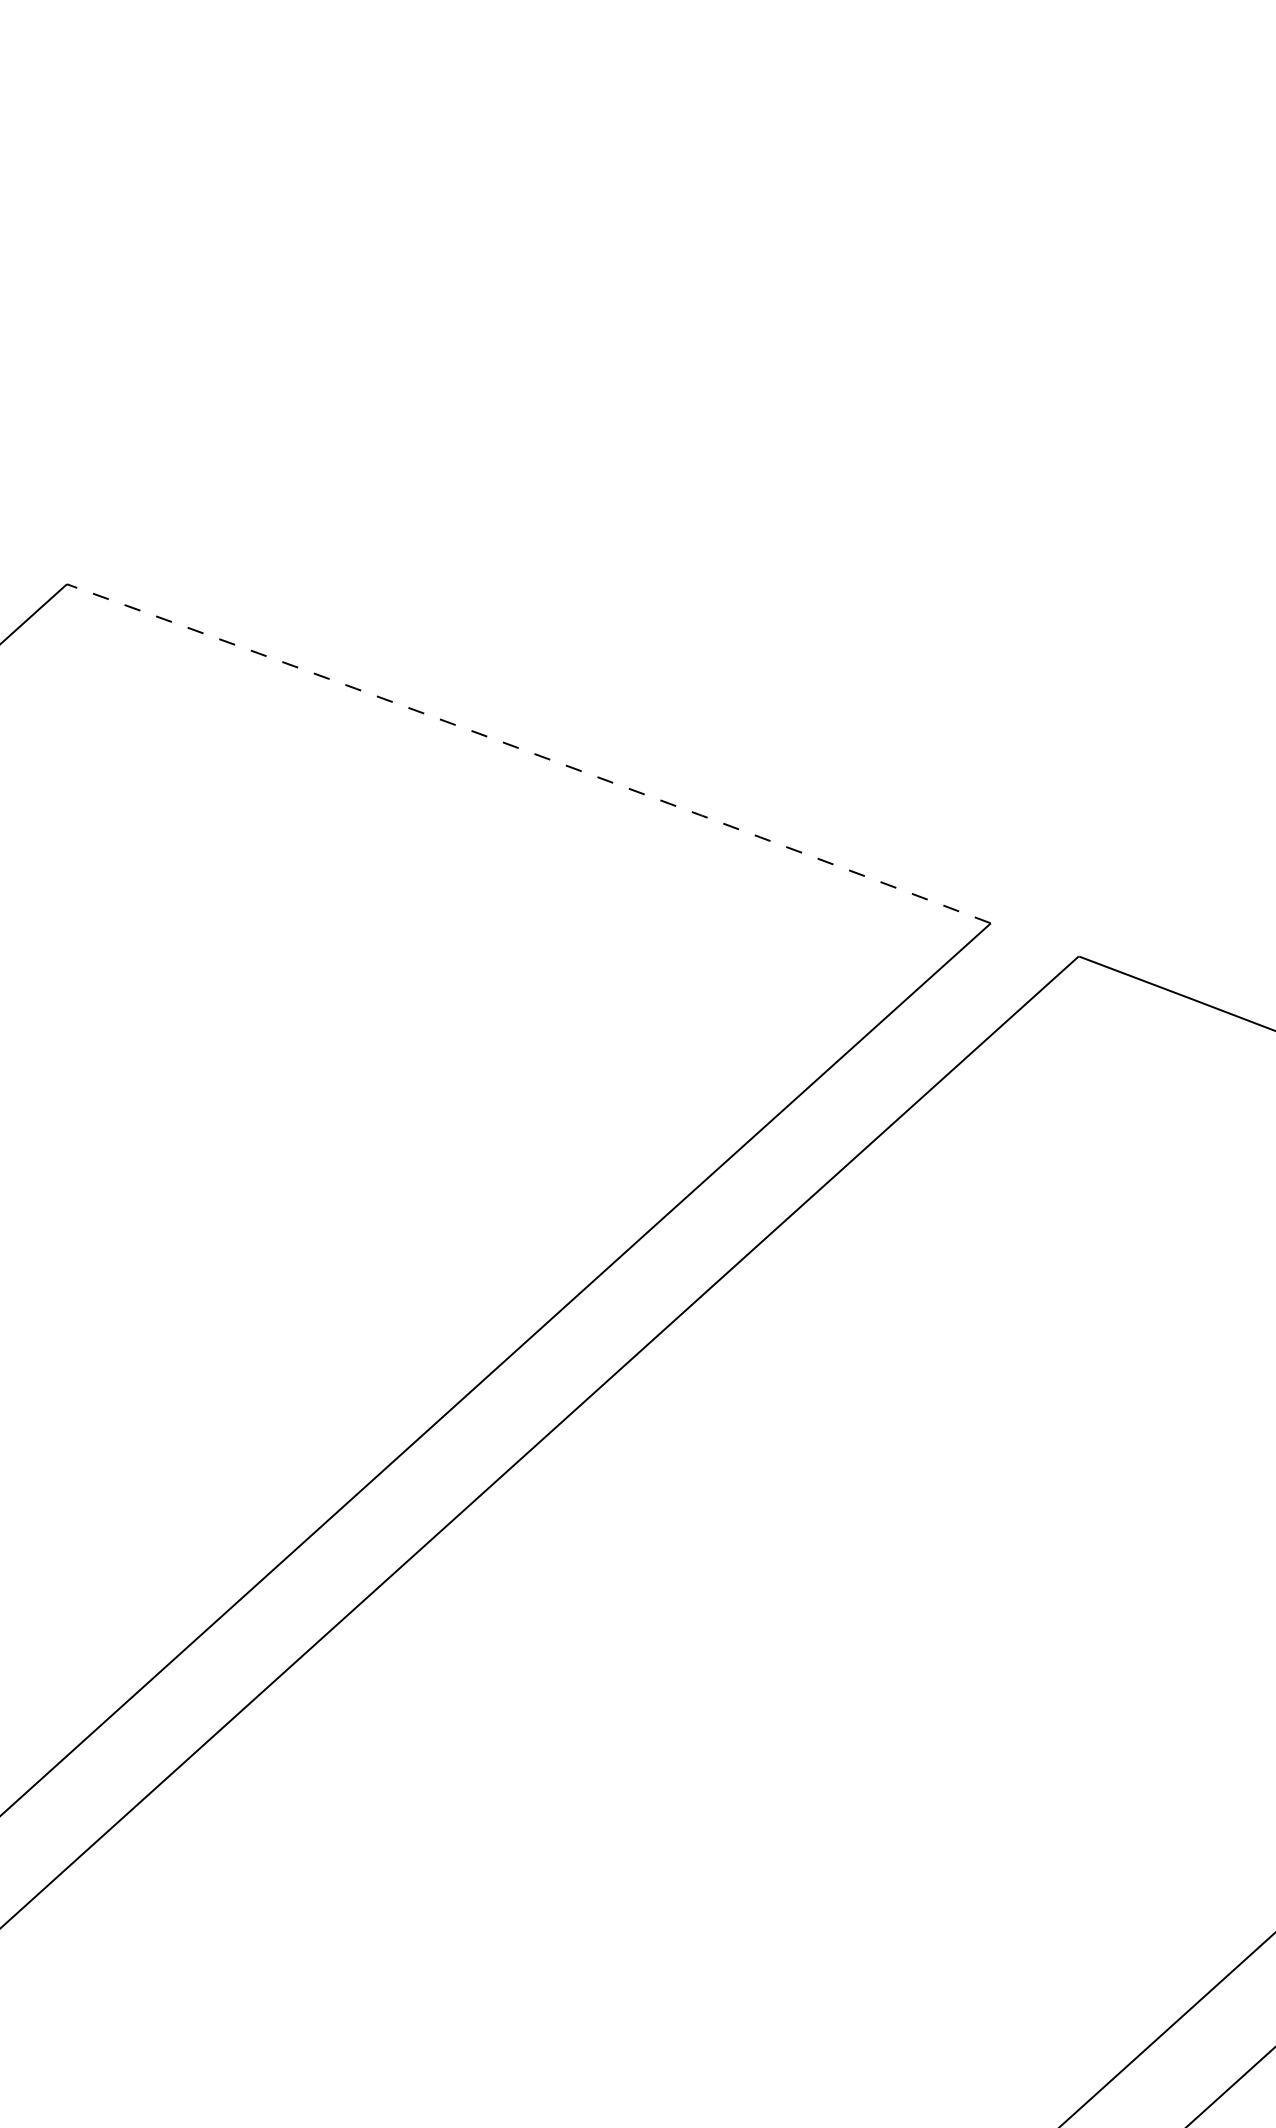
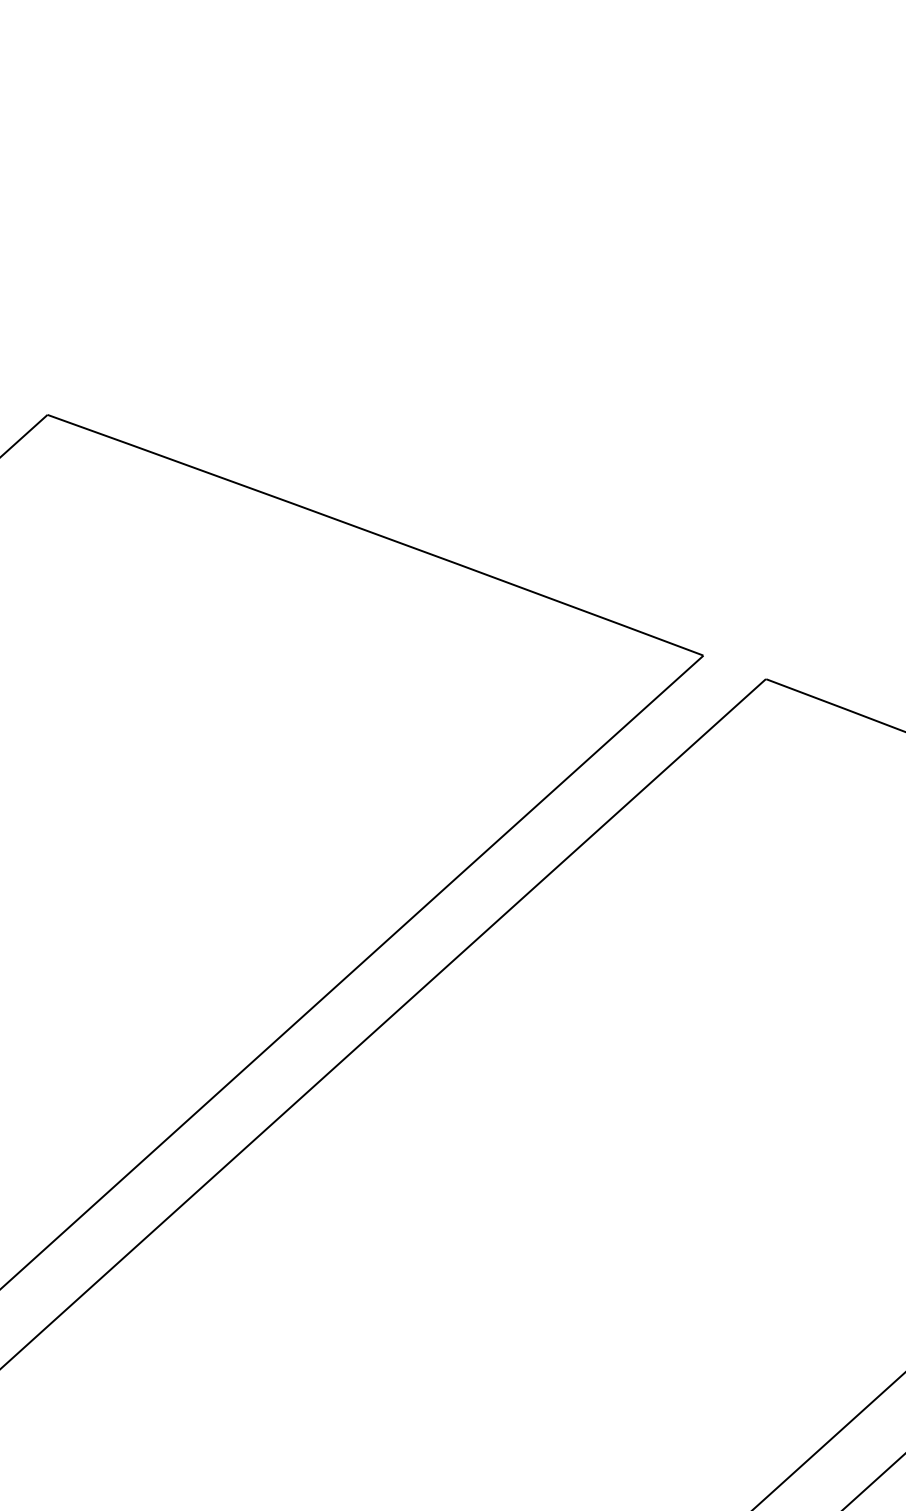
arc: (529, 752) -> (375, 534), dashed -> solid

